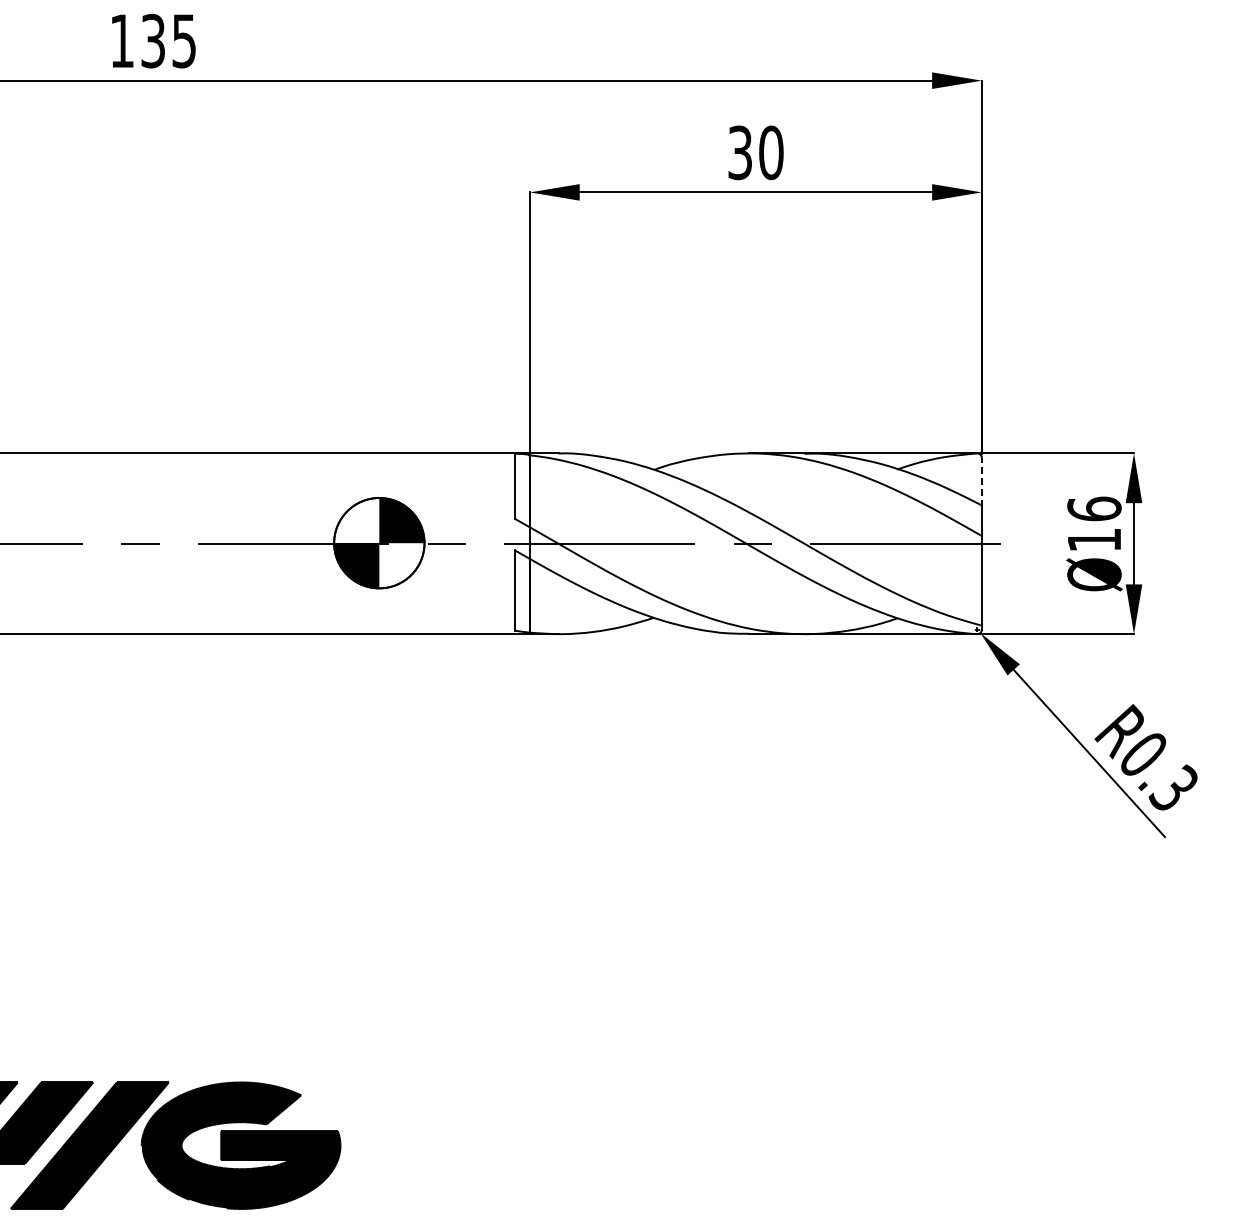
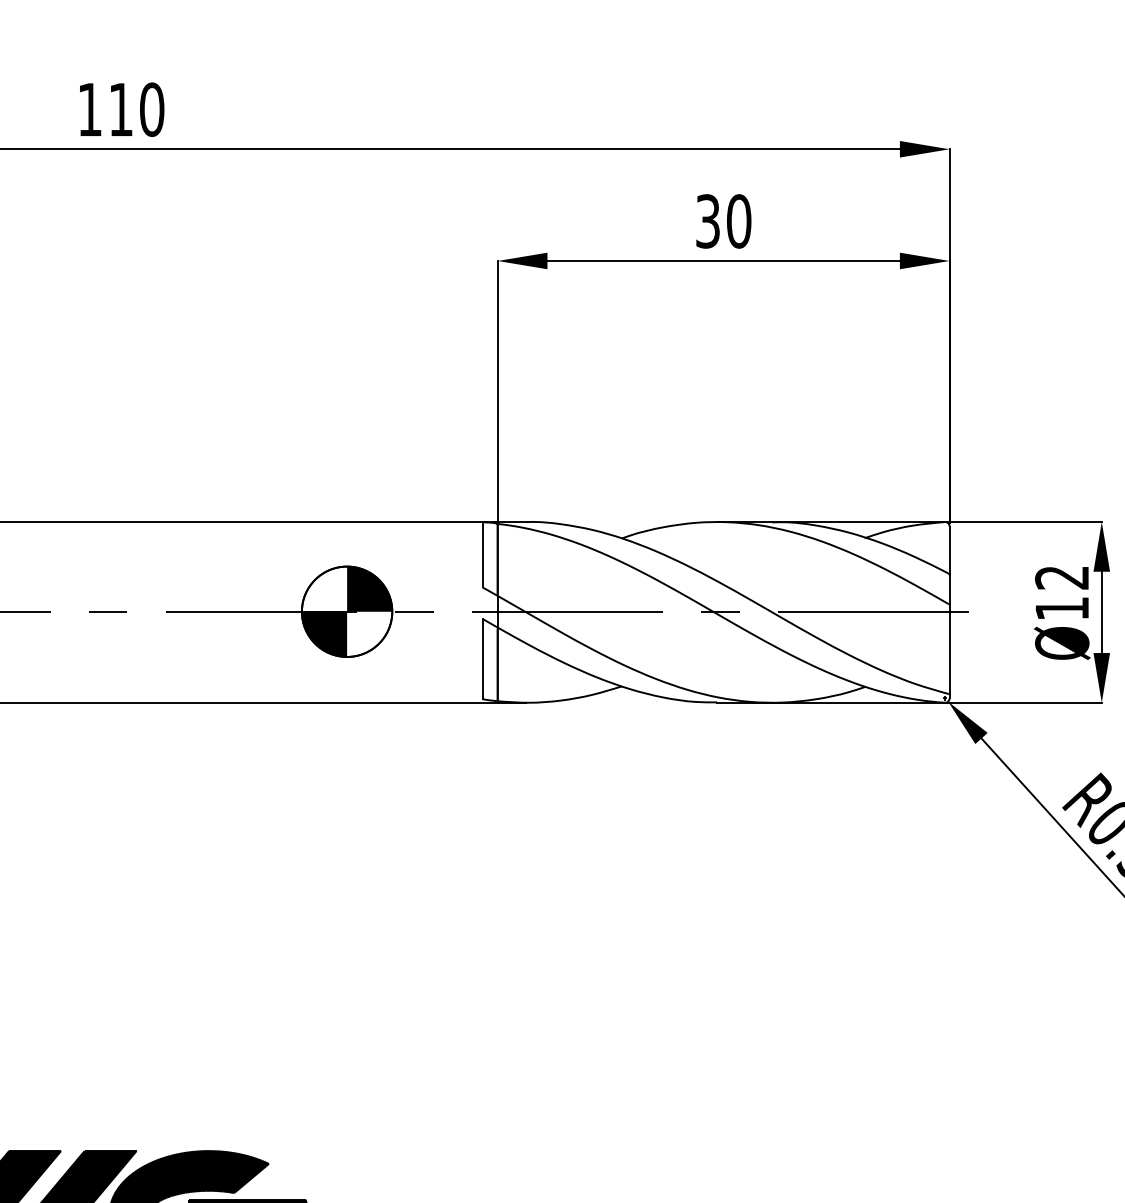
text: (168, 40) -> (136, 109), 135 -> 110
line: (981, 481) -> (949, 550), dashed -> solid
text: (1094, 508) -> (1062, 577), Ø16 -> Ø12

